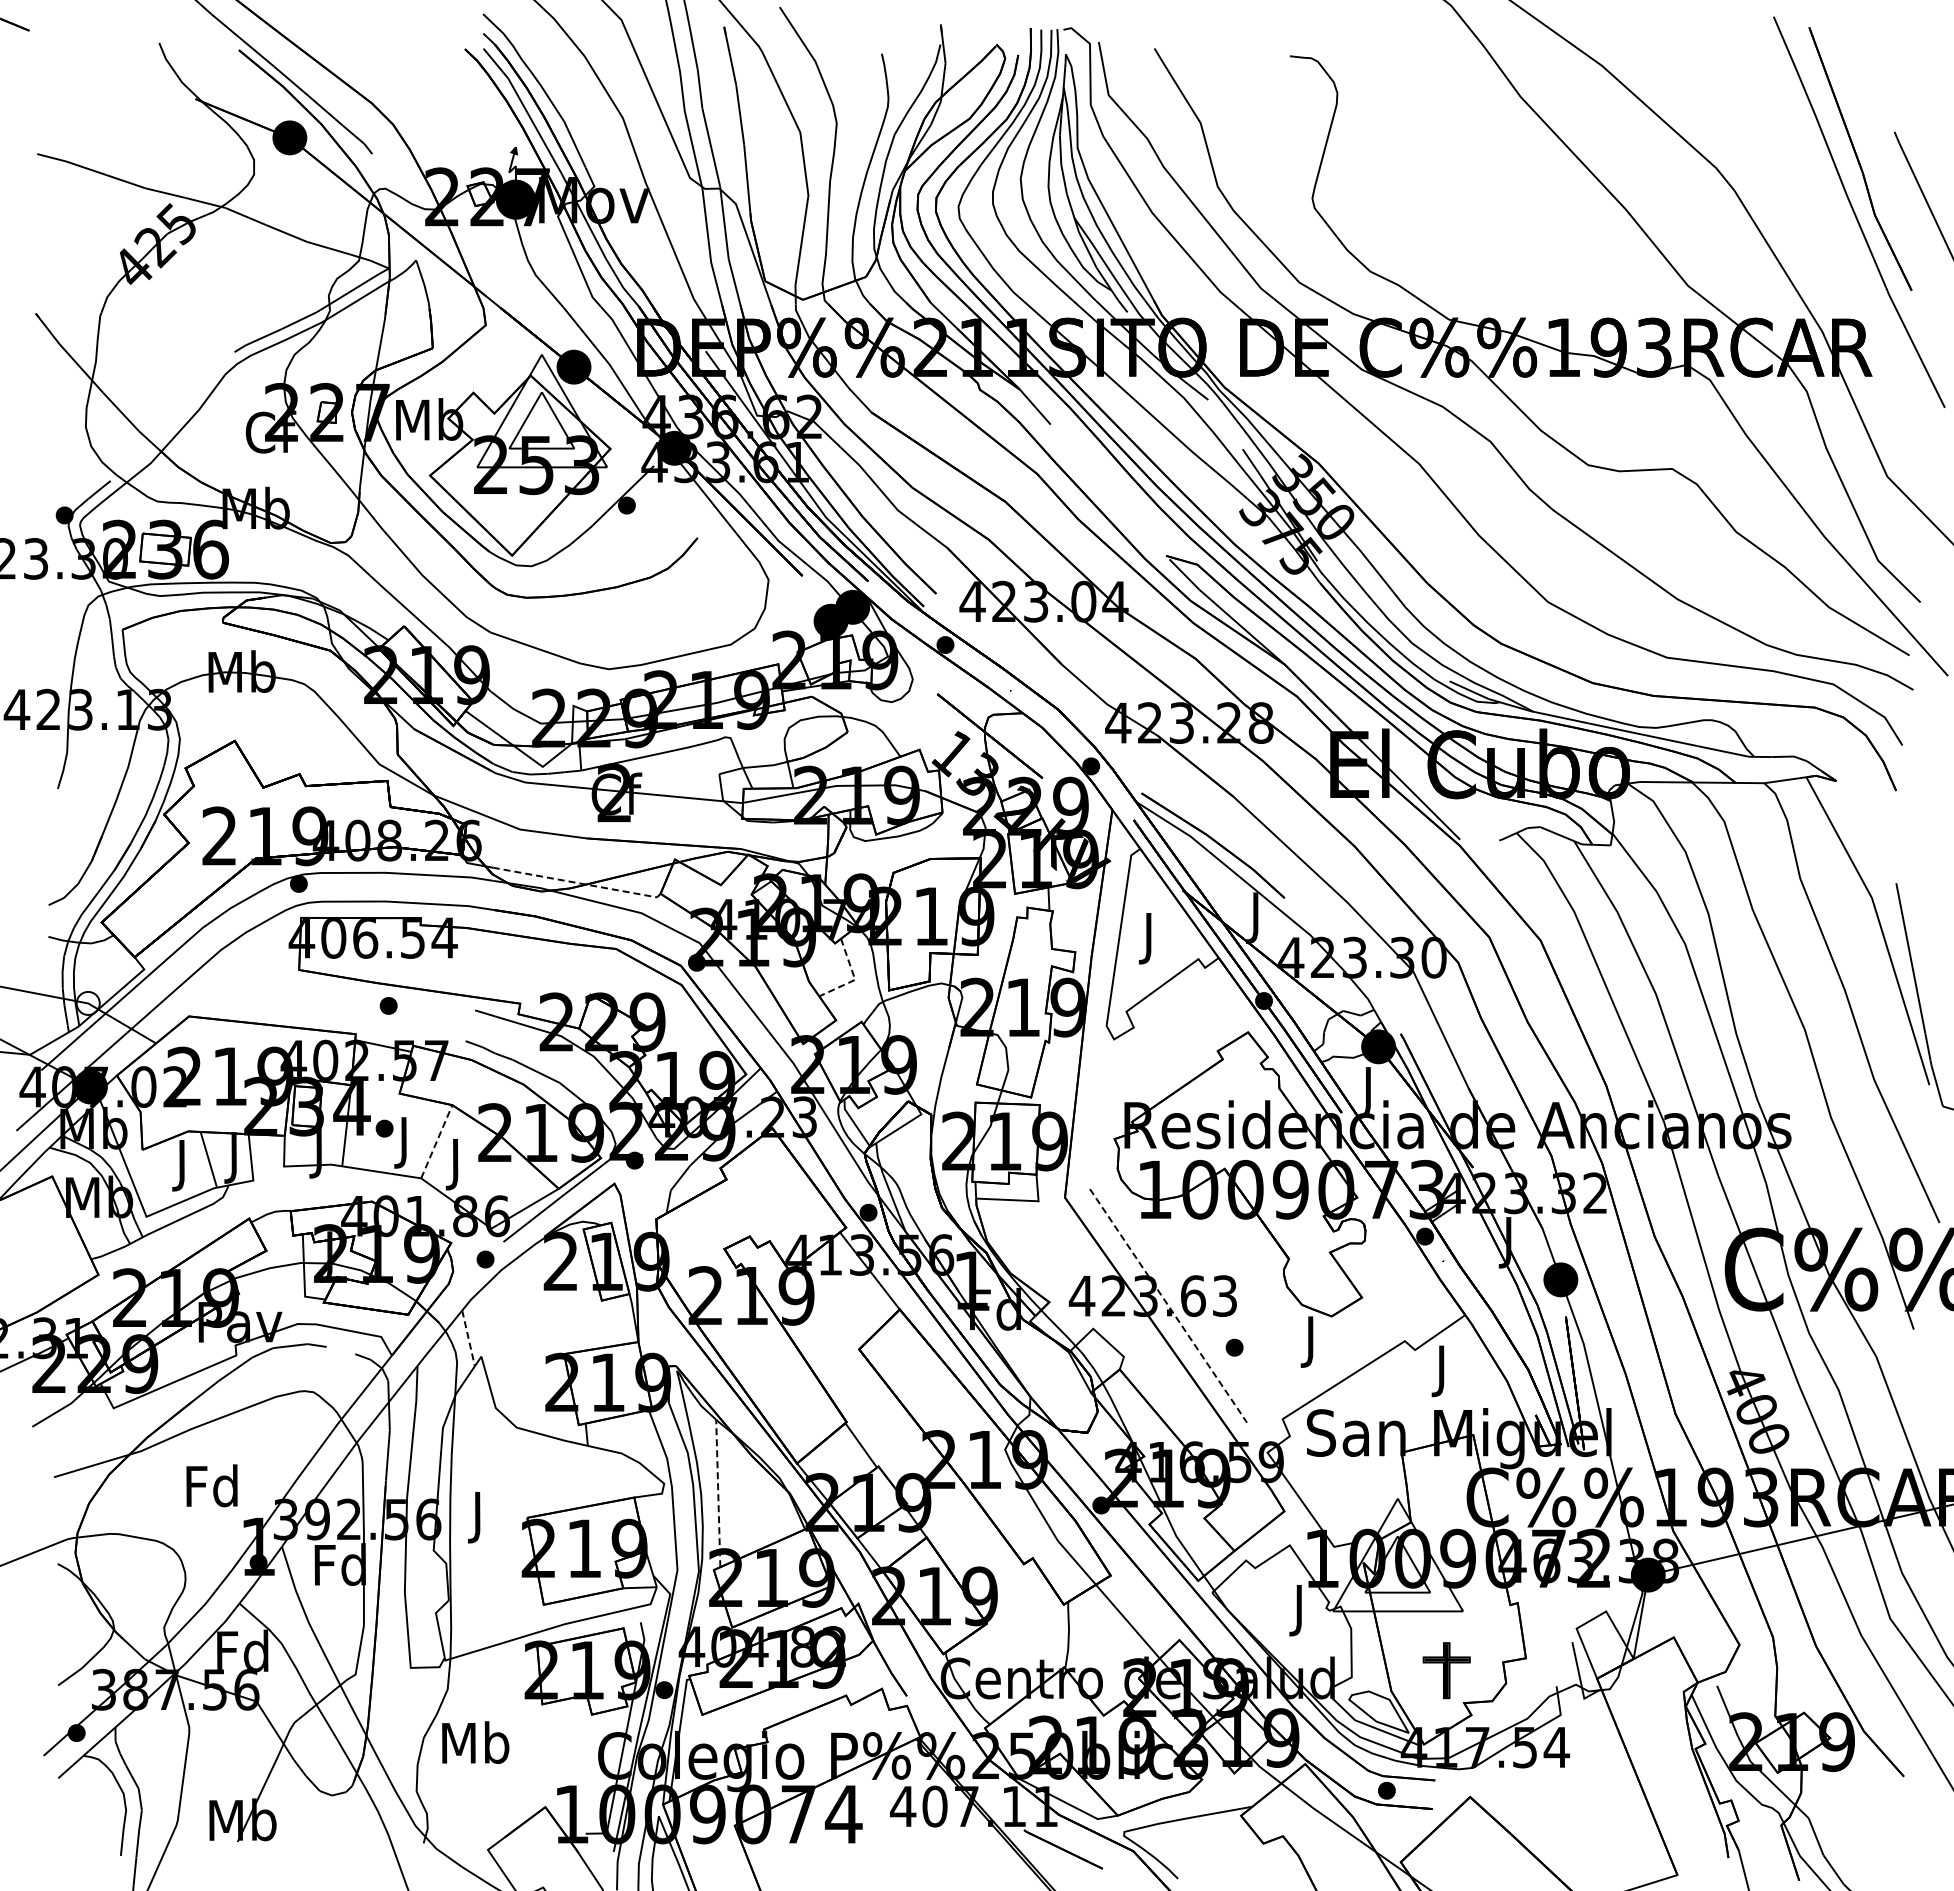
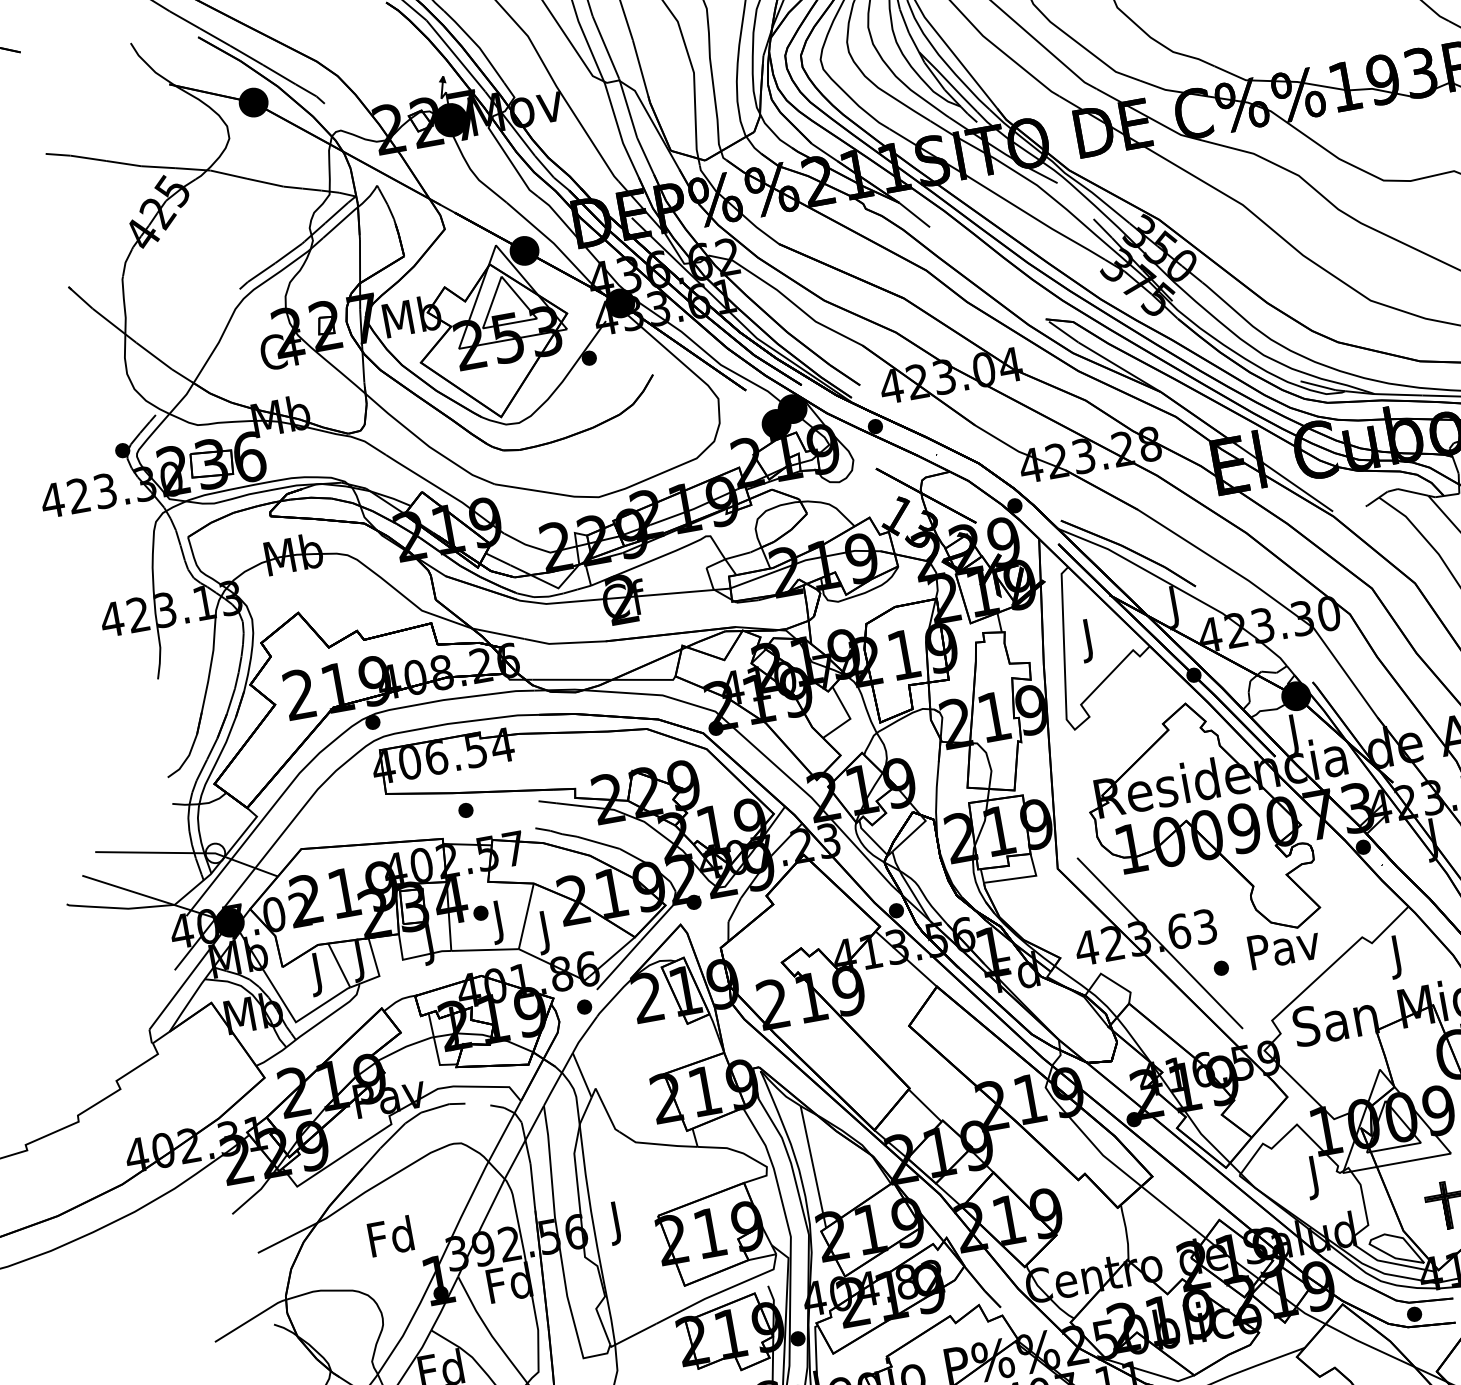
line: (578, 883) -> (605, 680), dashed -> solid
line: (854, 978) -> (849, 717), dashed -> solid
line: (436, 1141) -> (526, 916), dashed -> solid
line: (1168, 1305) -> (1160, 943), dashed -> solid
line: (468, 1338) -> (582, 1075), dashed -> solid
text: (1312, 1341) -> (1285, 951), J -> Pav
line: (718, 1493) -> (813, 1166), dashed -> solid

